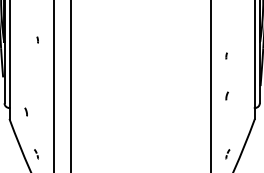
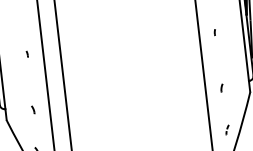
part: (37, 39) -> (27, 53), moved
part: (226, 95) -> (221, 87), moved
part: (25, 111) -> (32, 109), moved

